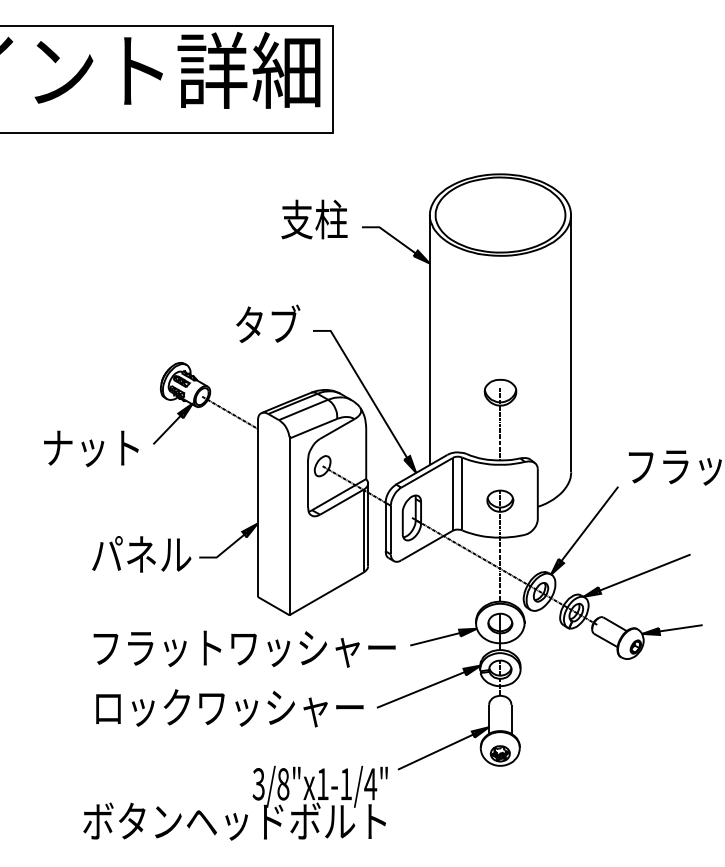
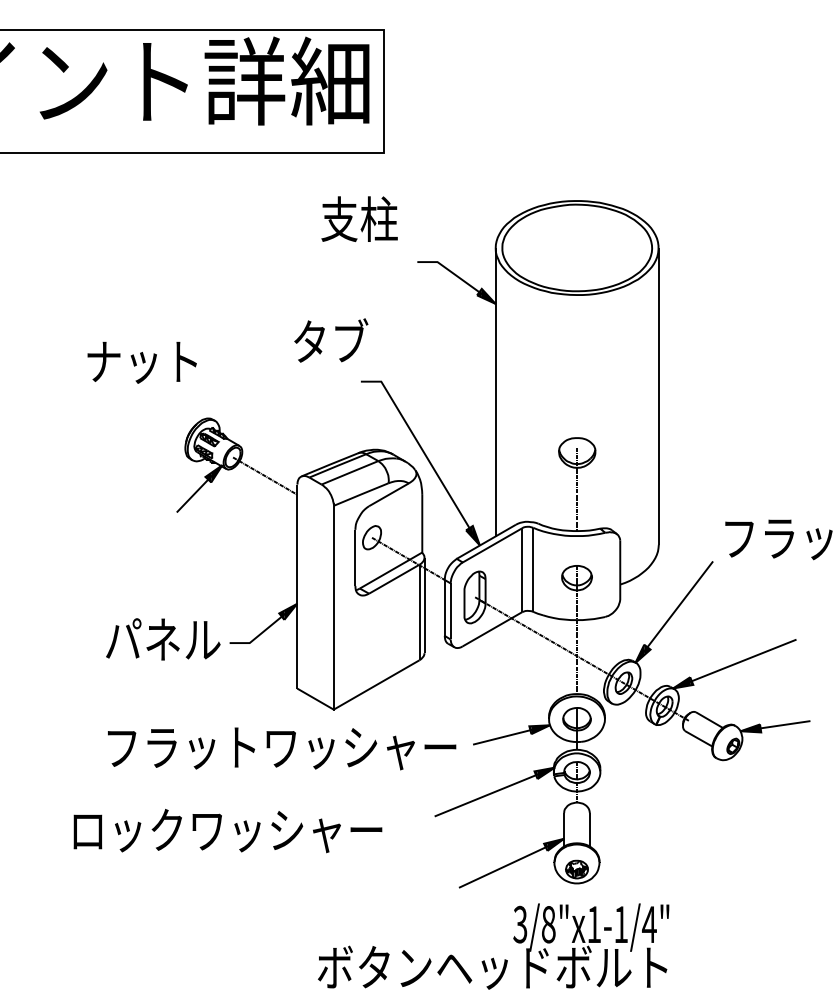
text: (314, 219) -> (359, 219), moved
text: (268, 323) -> (331, 340), moved
text: (90, 448) -> (141, 362), moved
text: (229, 708) -> (227, 831), moved
text: (235, 803) -> (493, 946), moved

